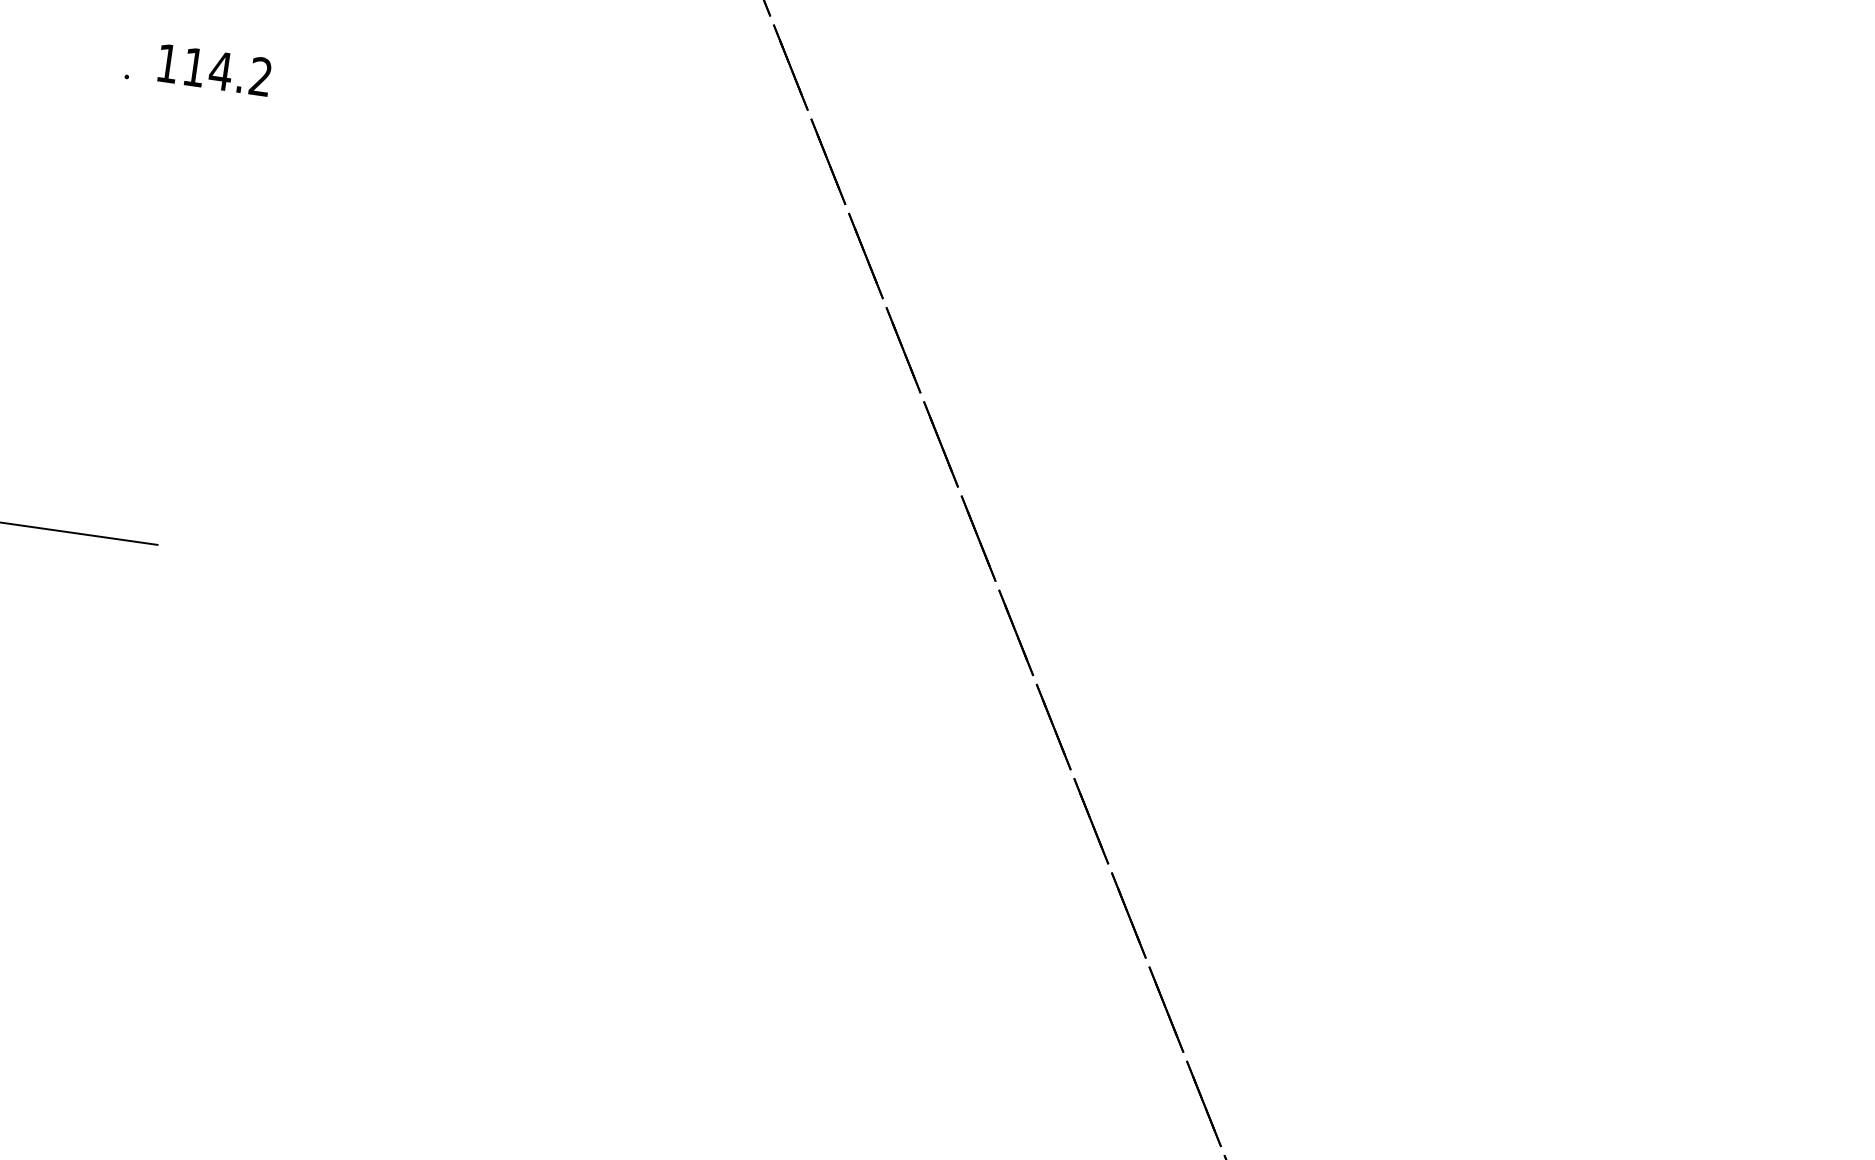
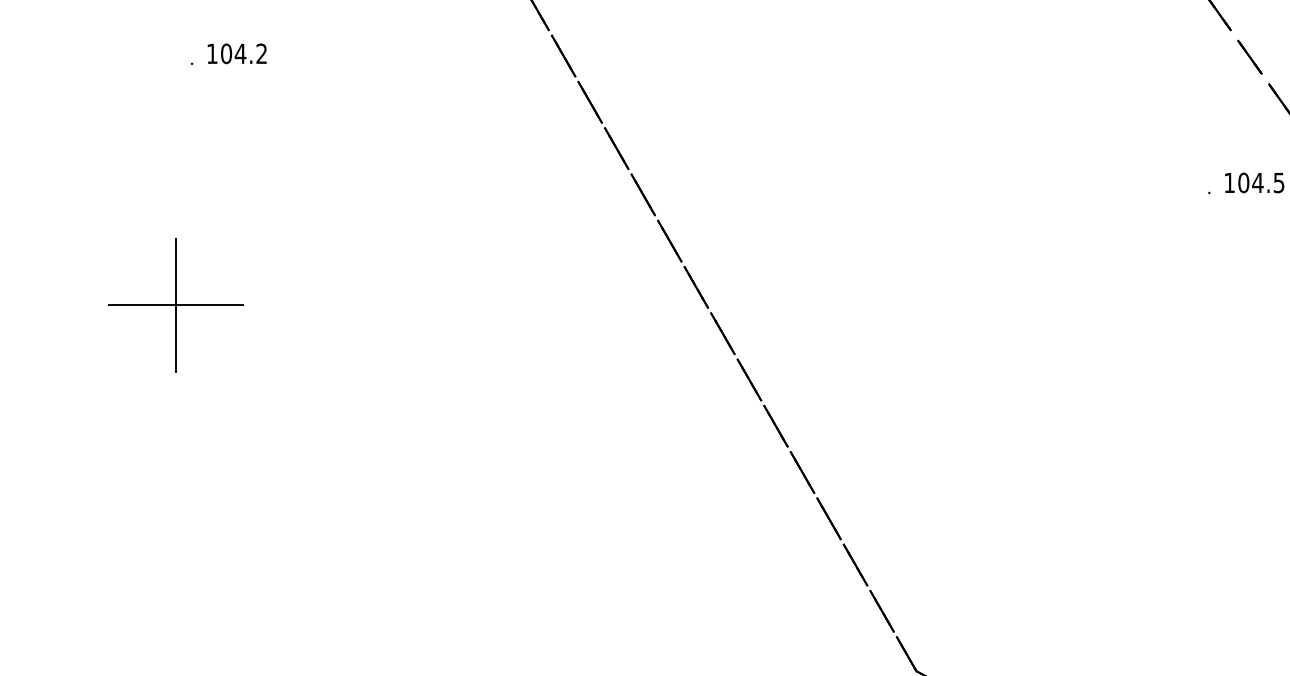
text: (194, 66) -> (226, 53), 114.2 -> 104.2
line: (33, 525) -> (176, 304), added

